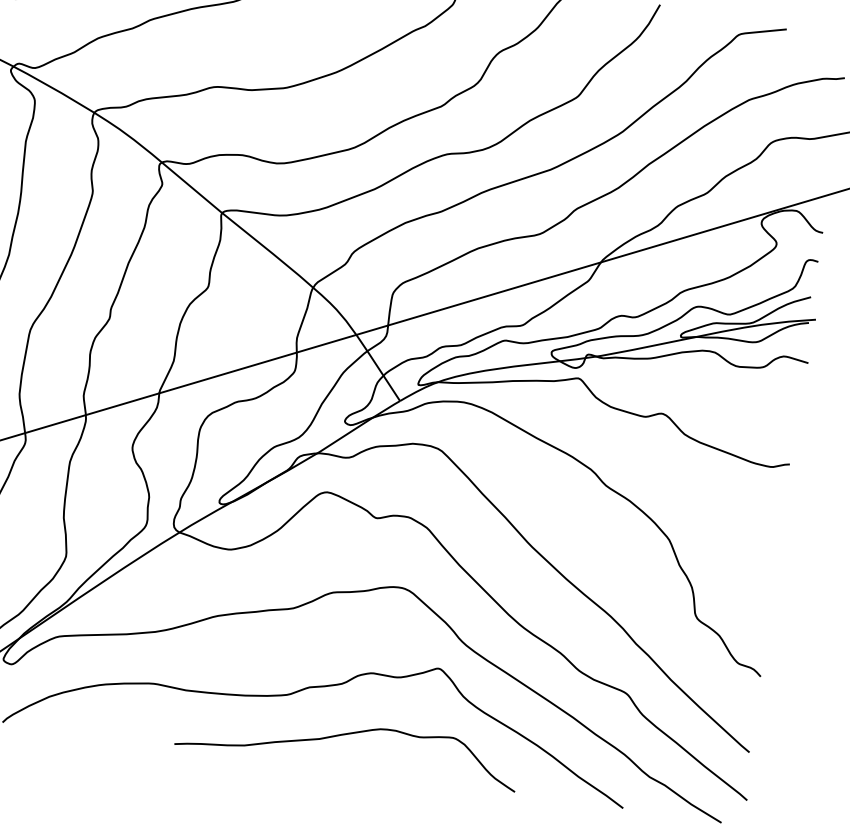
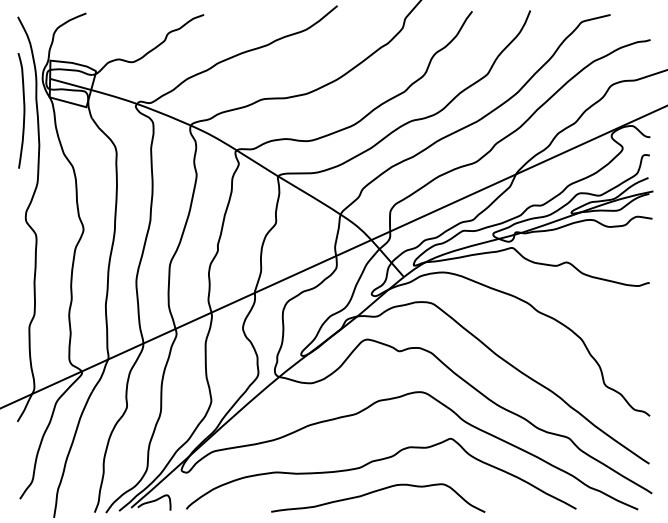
curve: (344, 736) -> (375, 492), moved

